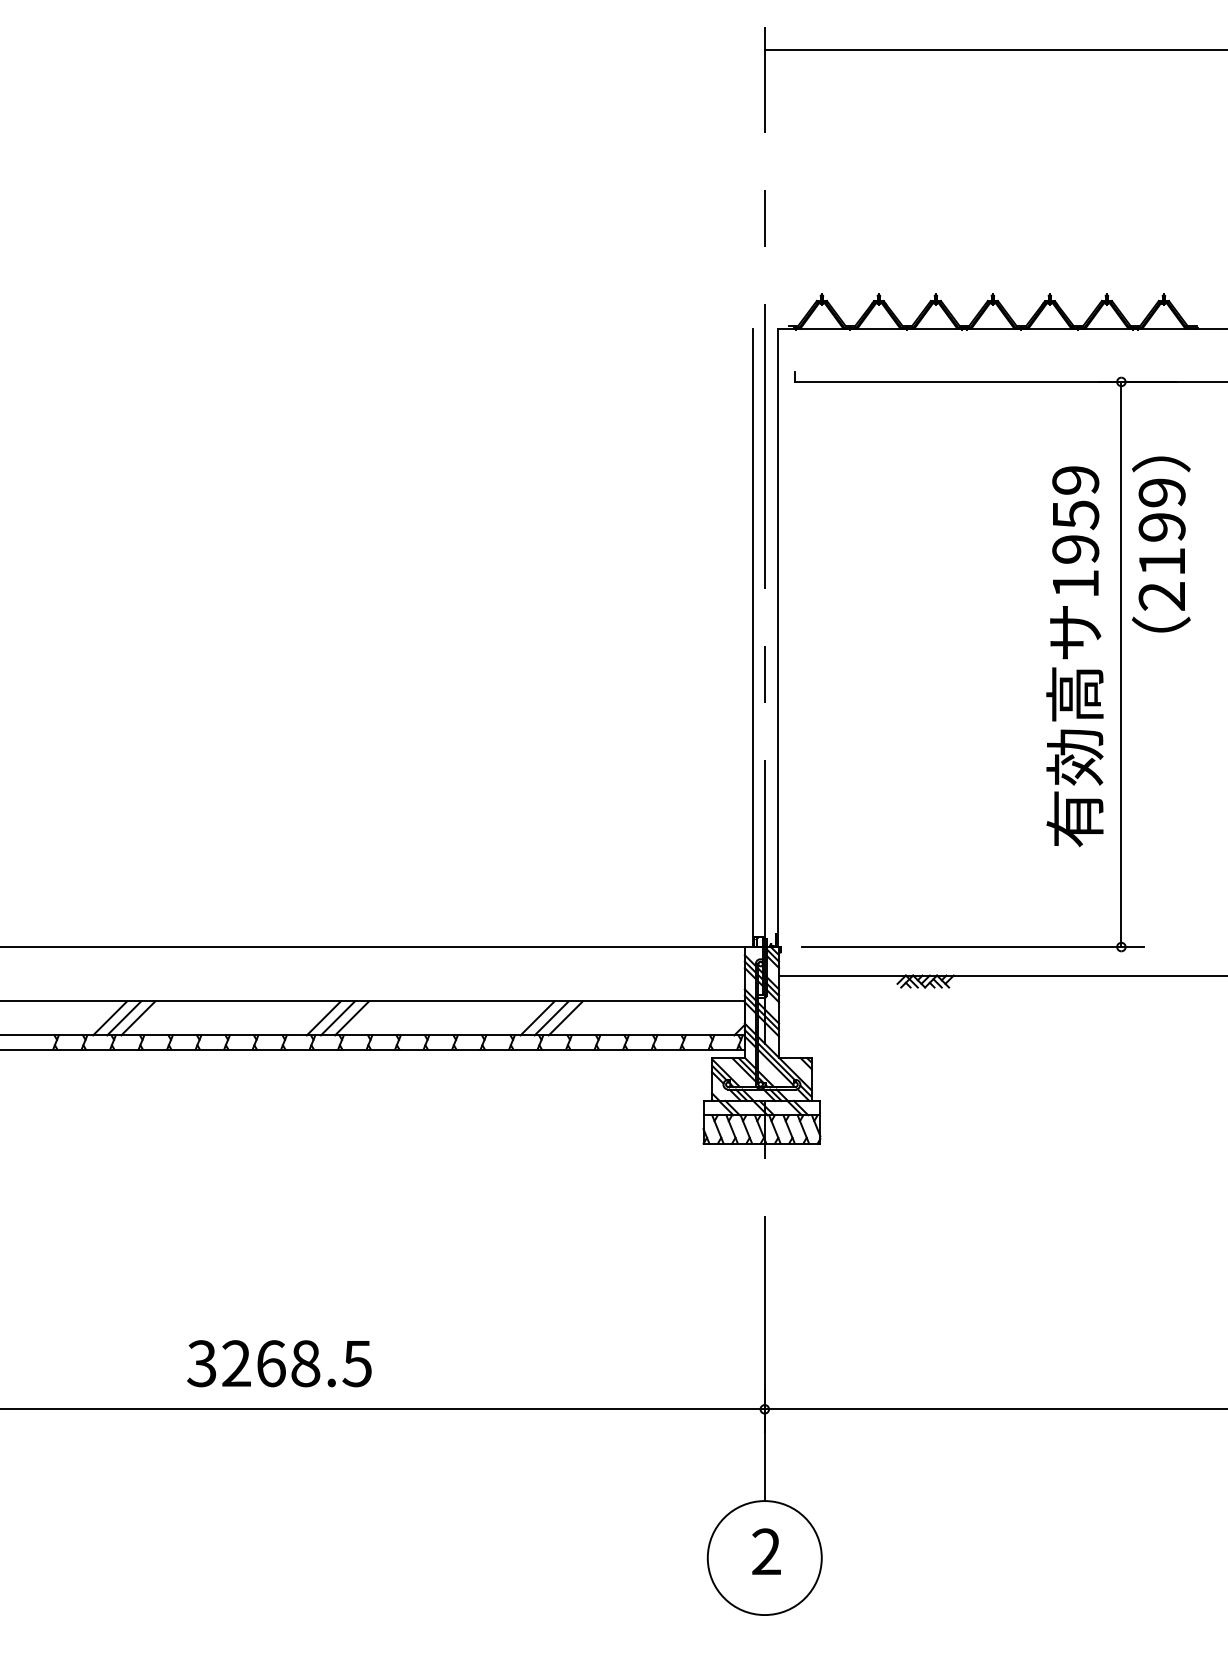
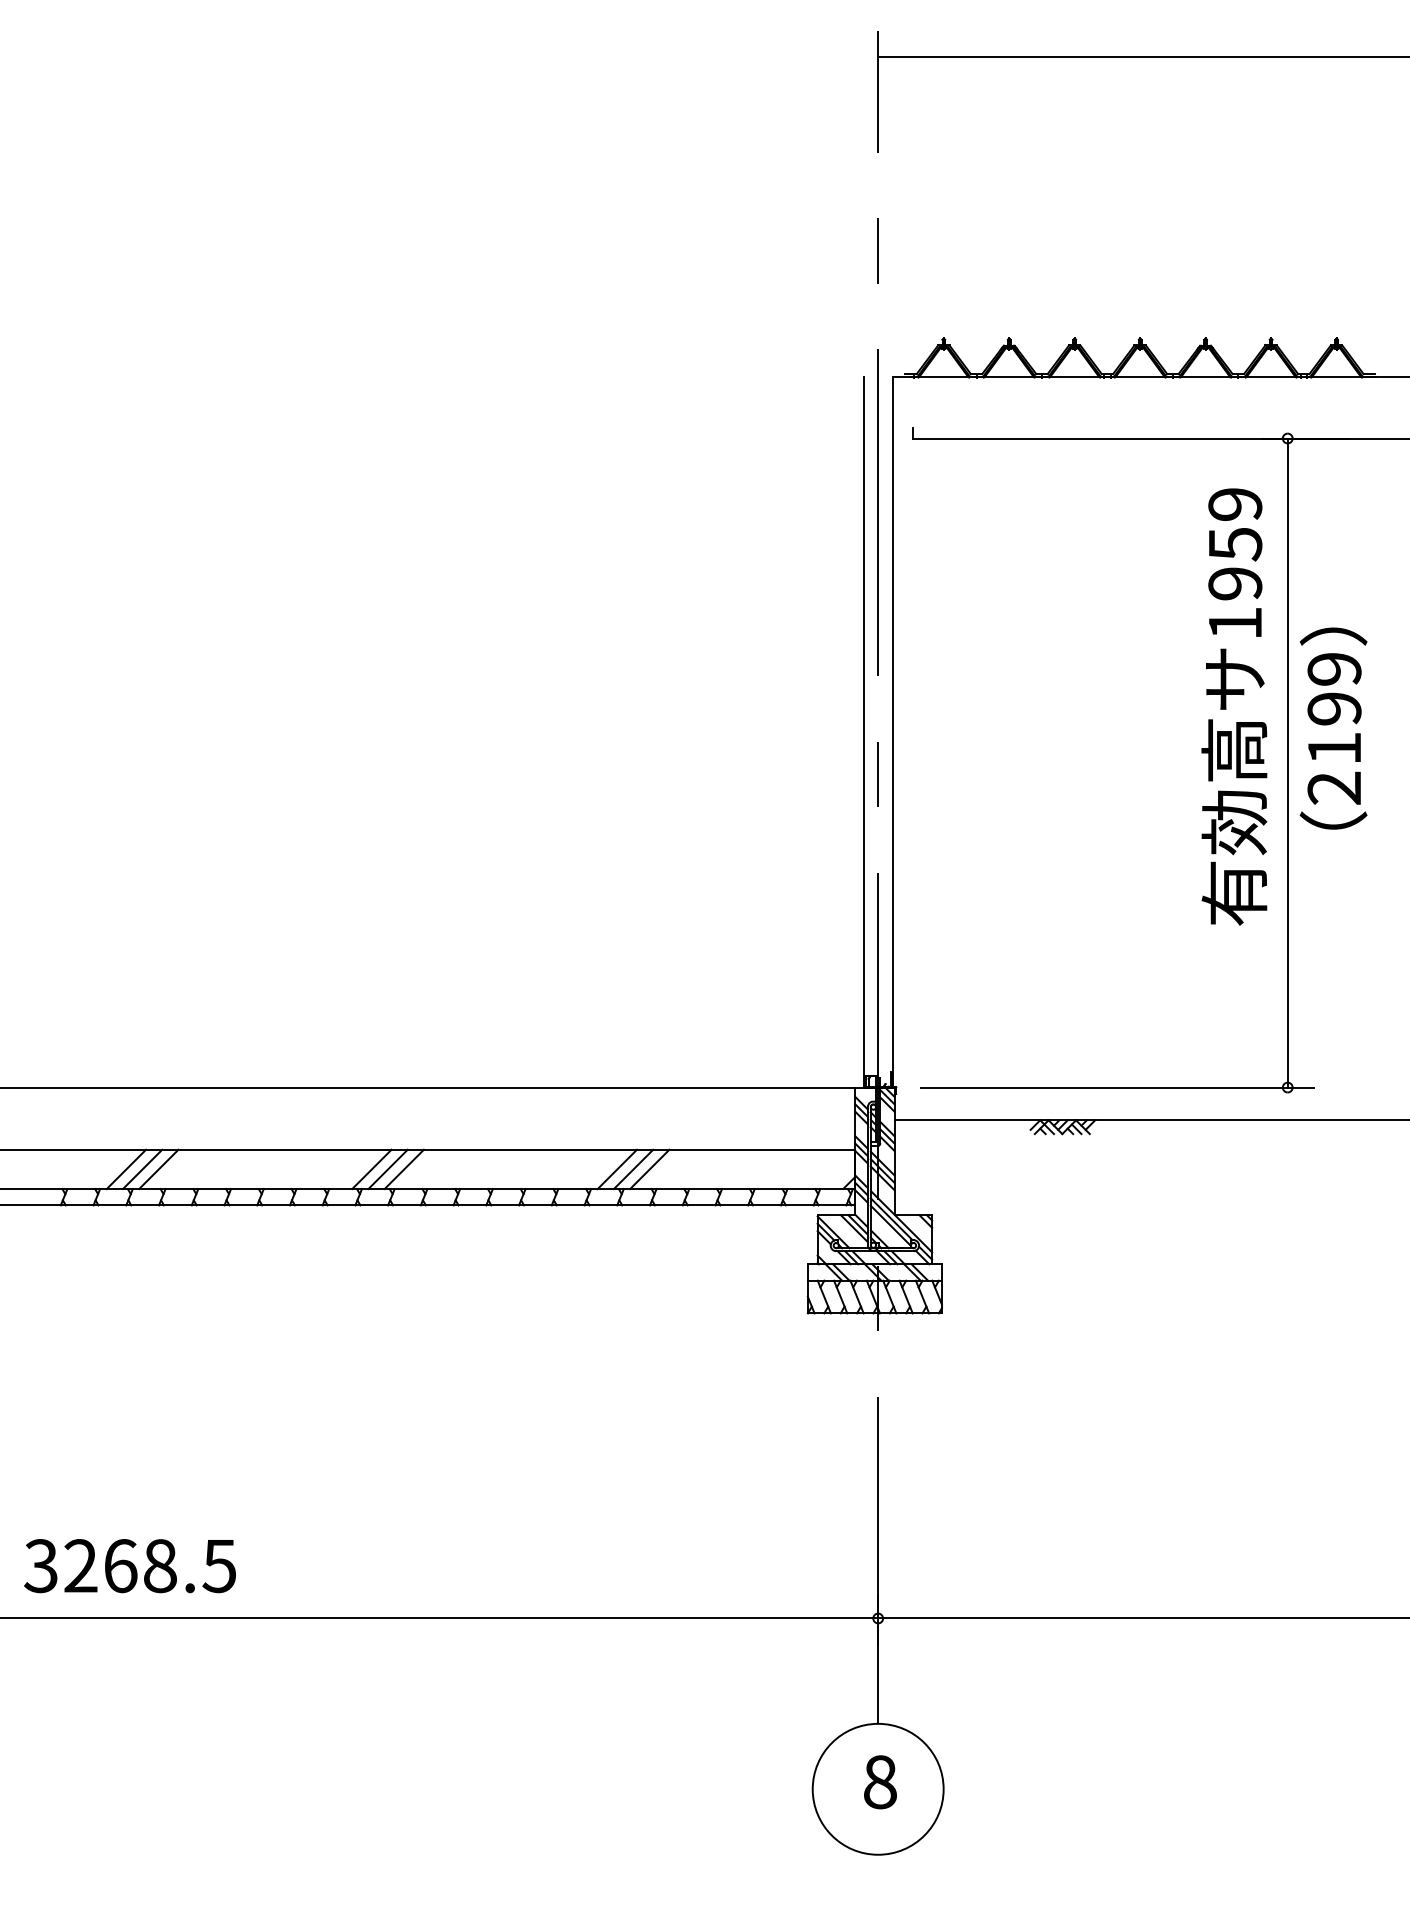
text: (1161, 544) -> (1333, 728), moved
text: (1074, 656) -> (1233, 706), moved
text: (279, 1363) -> (130, 1565), moved
text: (766, 1551) -> (880, 1781), 2 -> 8

